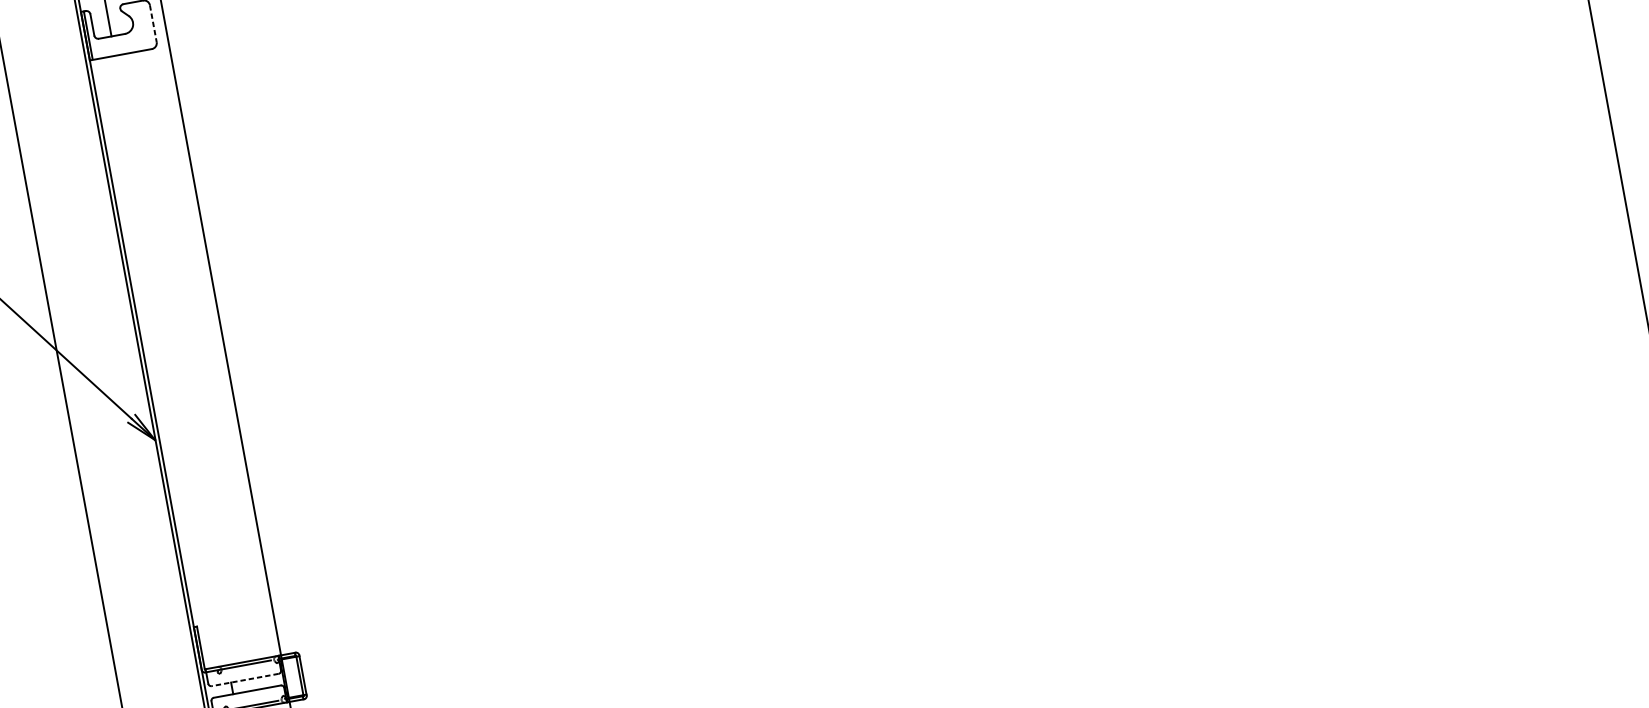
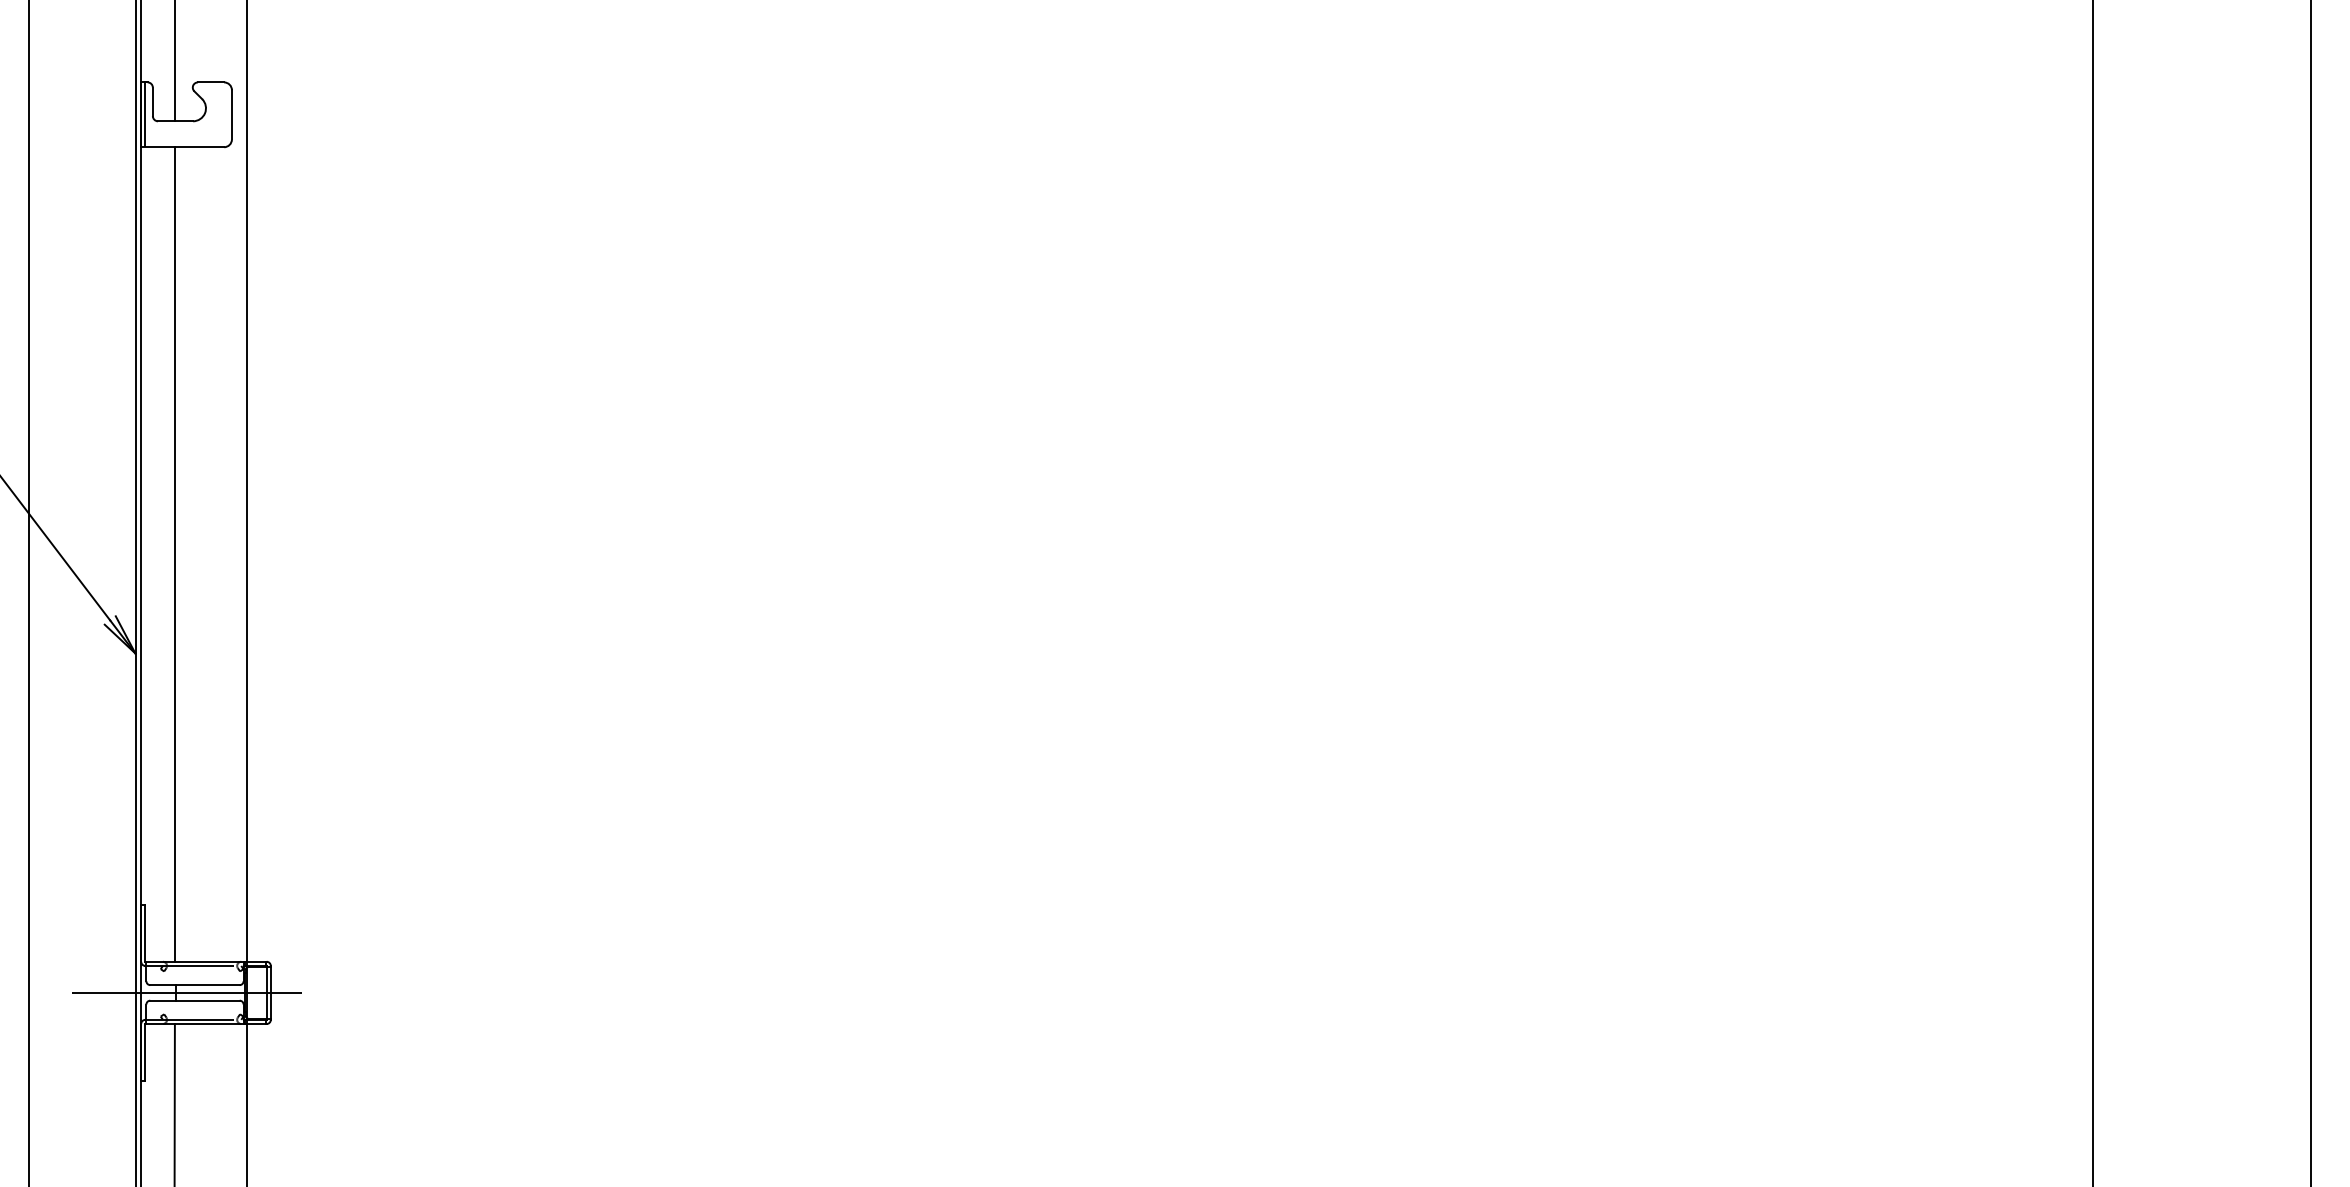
line: (152, 23) -> (231, 114), dashed -> solid
line: (170, 360) -> (174, 554), added
line: (245, 680) -> (195, 985), dashed -> solid
line: (239, 686) -> (186, 992), added

